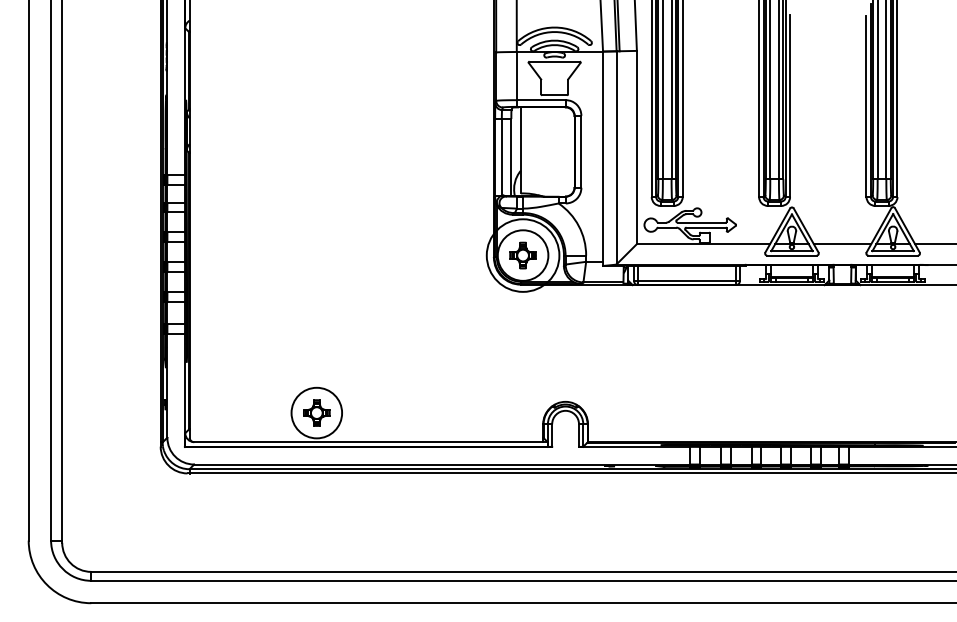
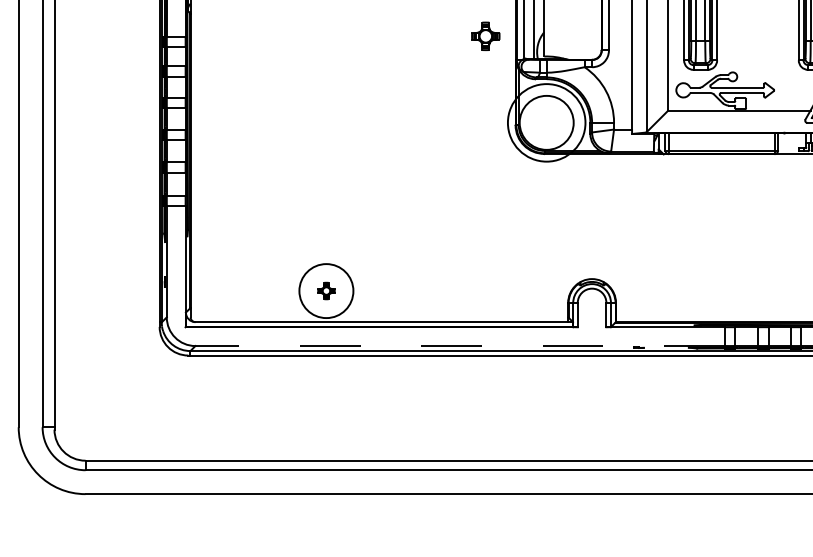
part: (522, 255) -> (485, 36), moved
part: (316, 412) -> (326, 290), size x0.6
line: (441, 464) -> (459, 345), solid -> dashed

